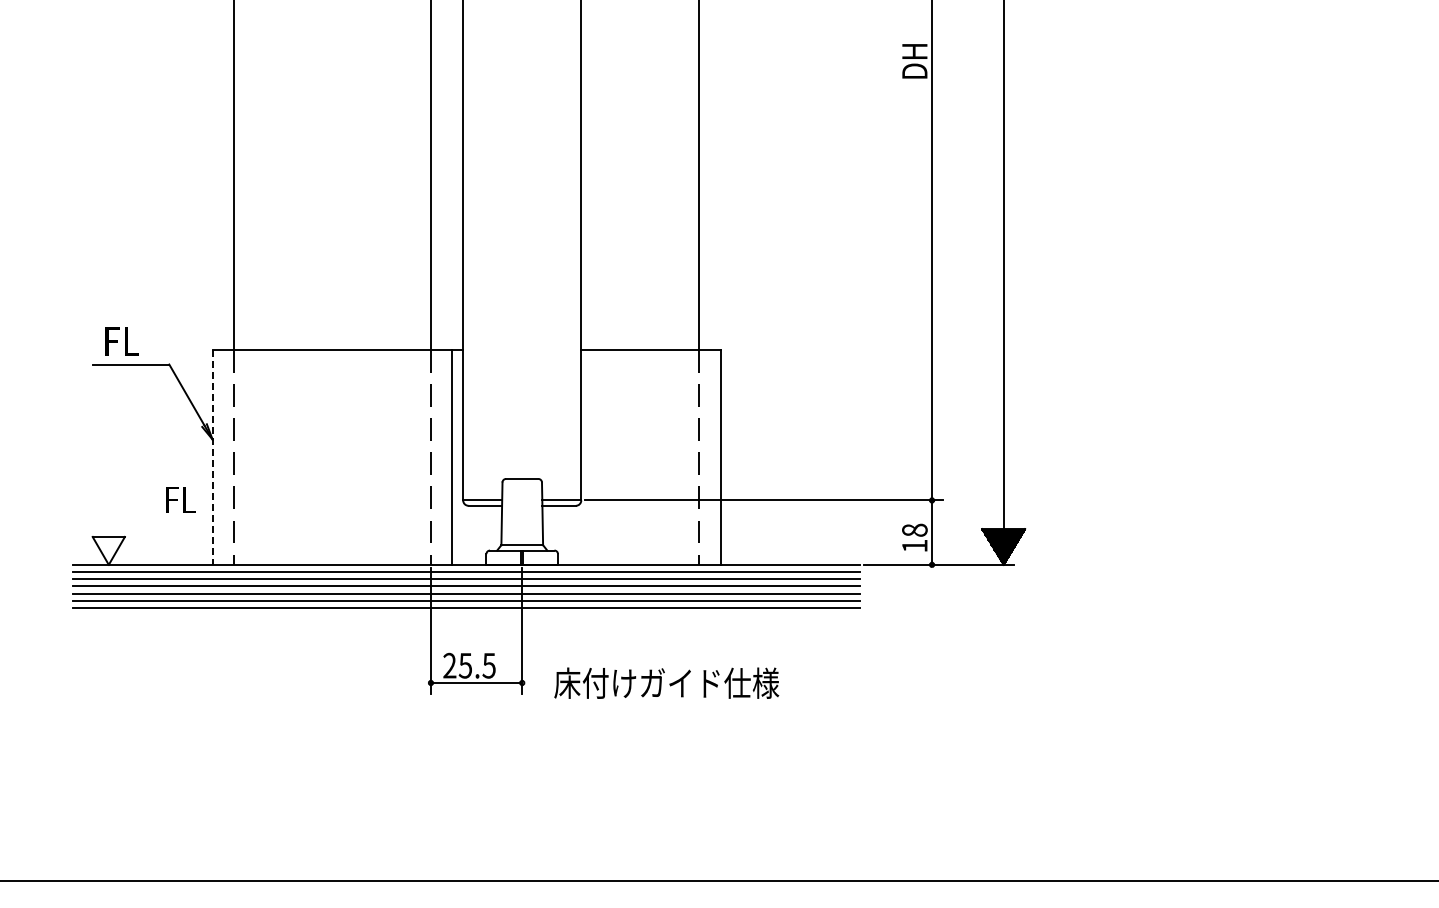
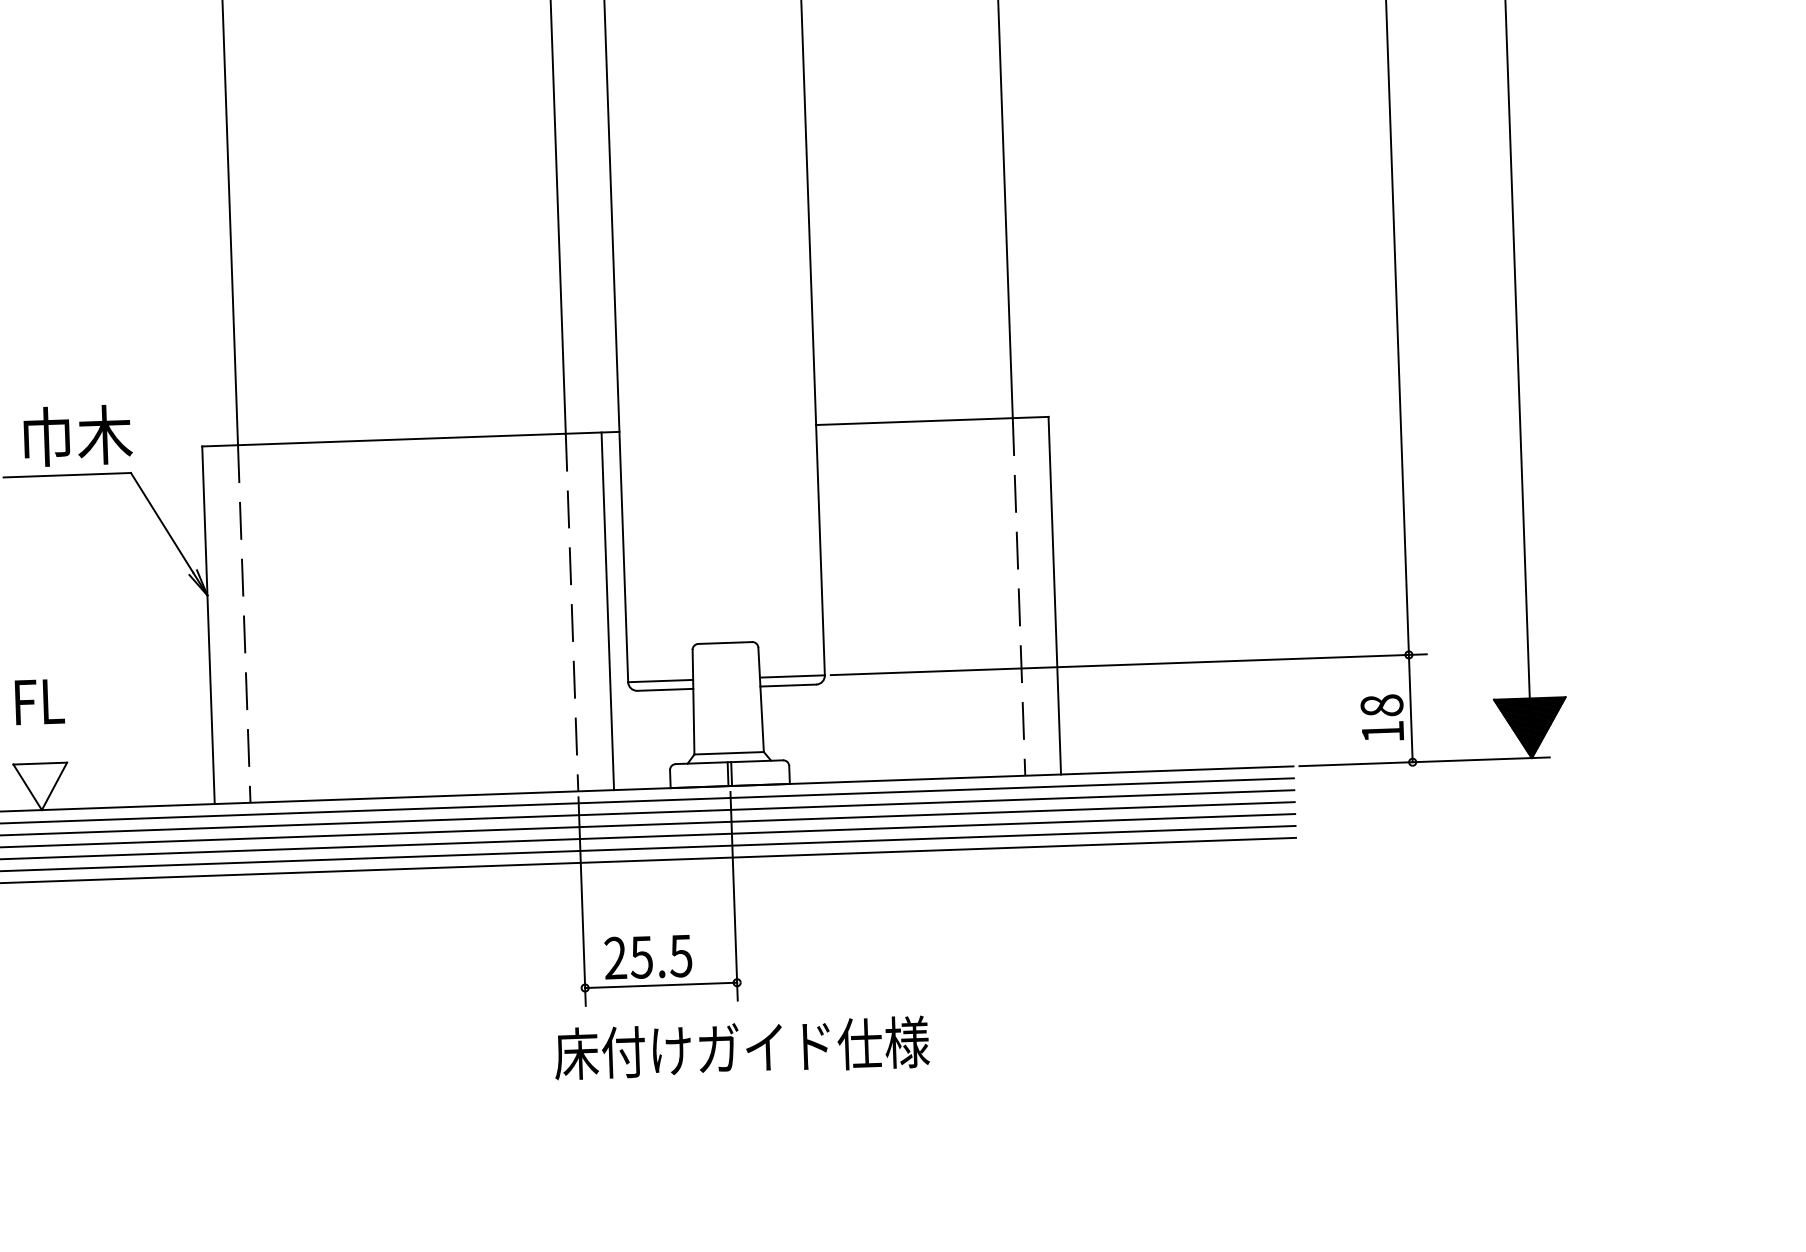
text: (137, 341) -> (76, 436), FL -> 巾木
line: (212, 457) -> (208, 625), dashed -> solid
text: (180, 499) -> (39, 701), moved
text: (666, 682) -> (741, 1046), moved

